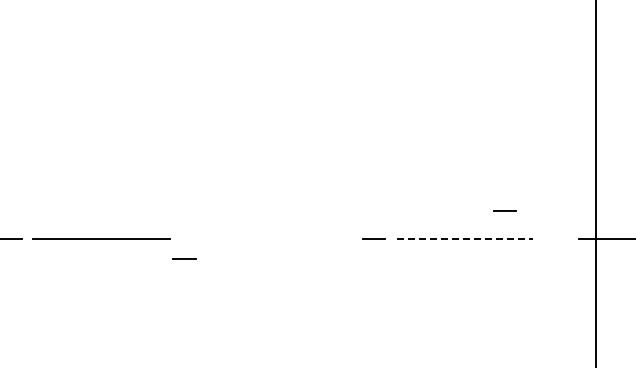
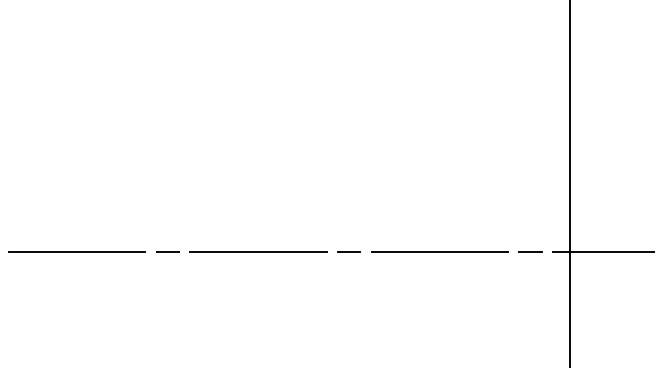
line: (504, 210) -> (530, 251), moved
line: (283, 239) -> (258, 252), added
line: (465, 239) -> (440, 252), dashed -> solid
line: (184, 258) -> (167, 251), moved

